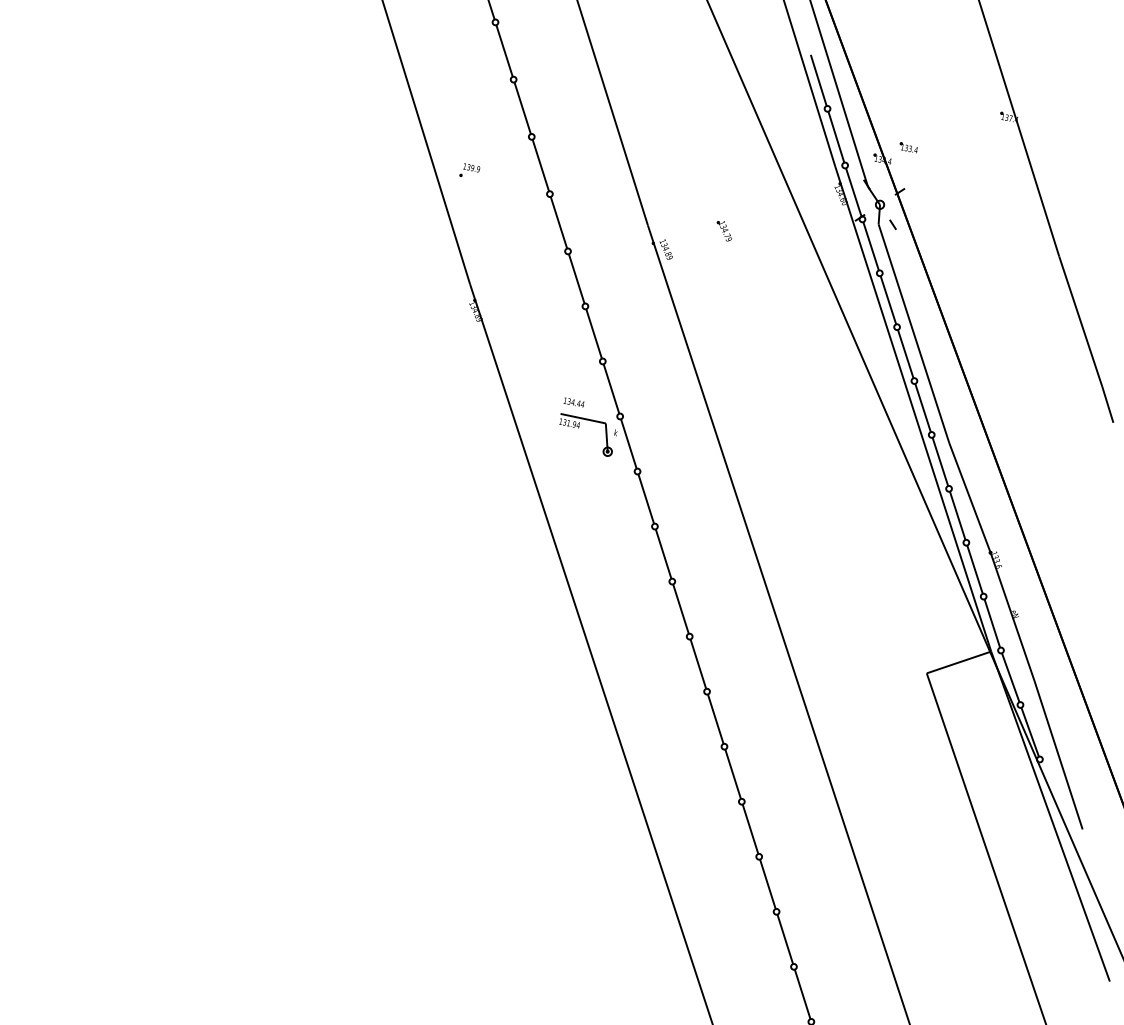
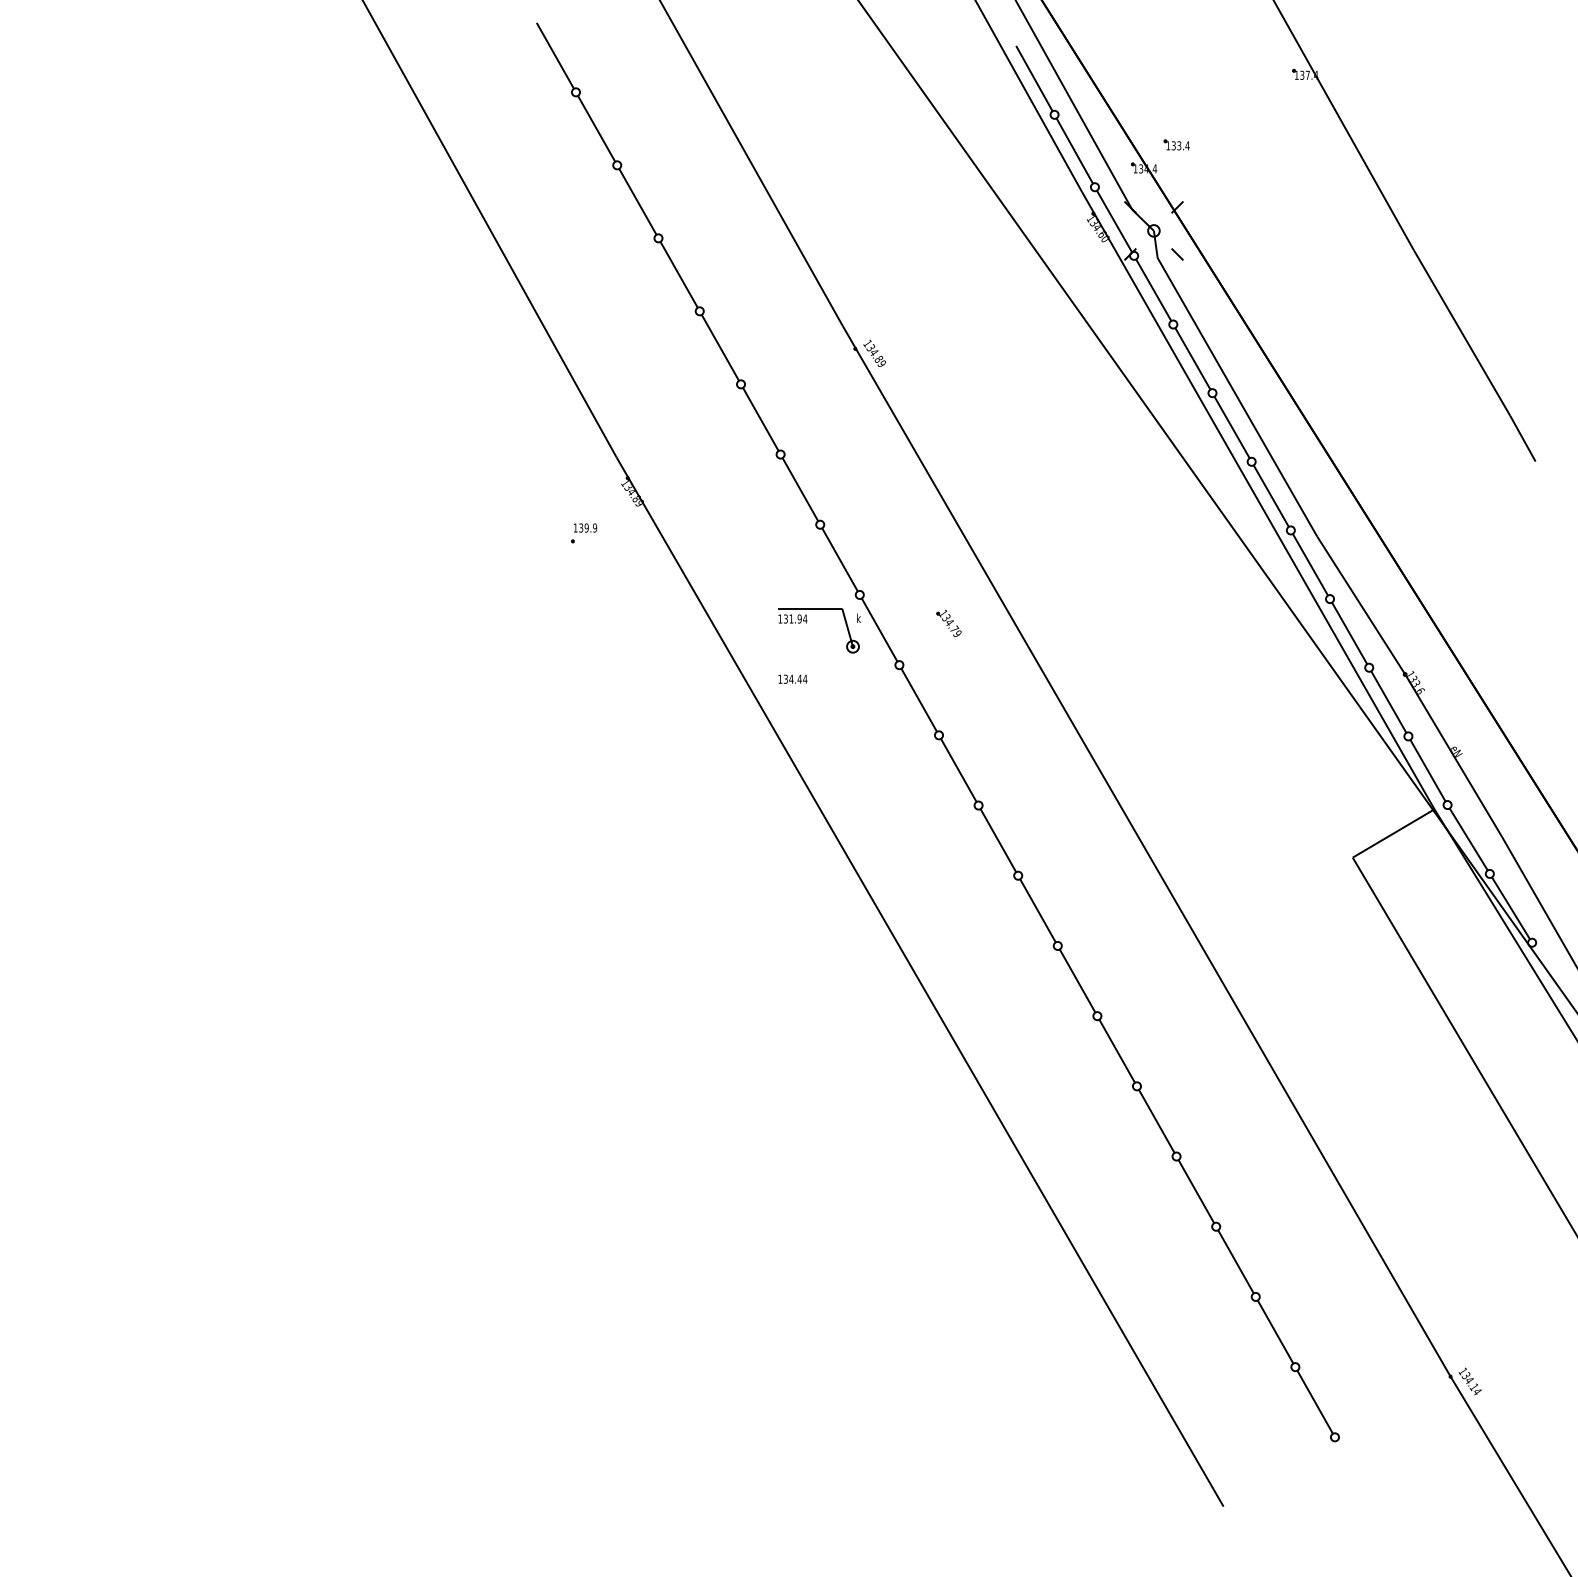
part: (470, 171) -> (584, 533), moved
part: (724, 230) -> (948, 622), moved
text: (573, 402) -> (792, 678), moved

